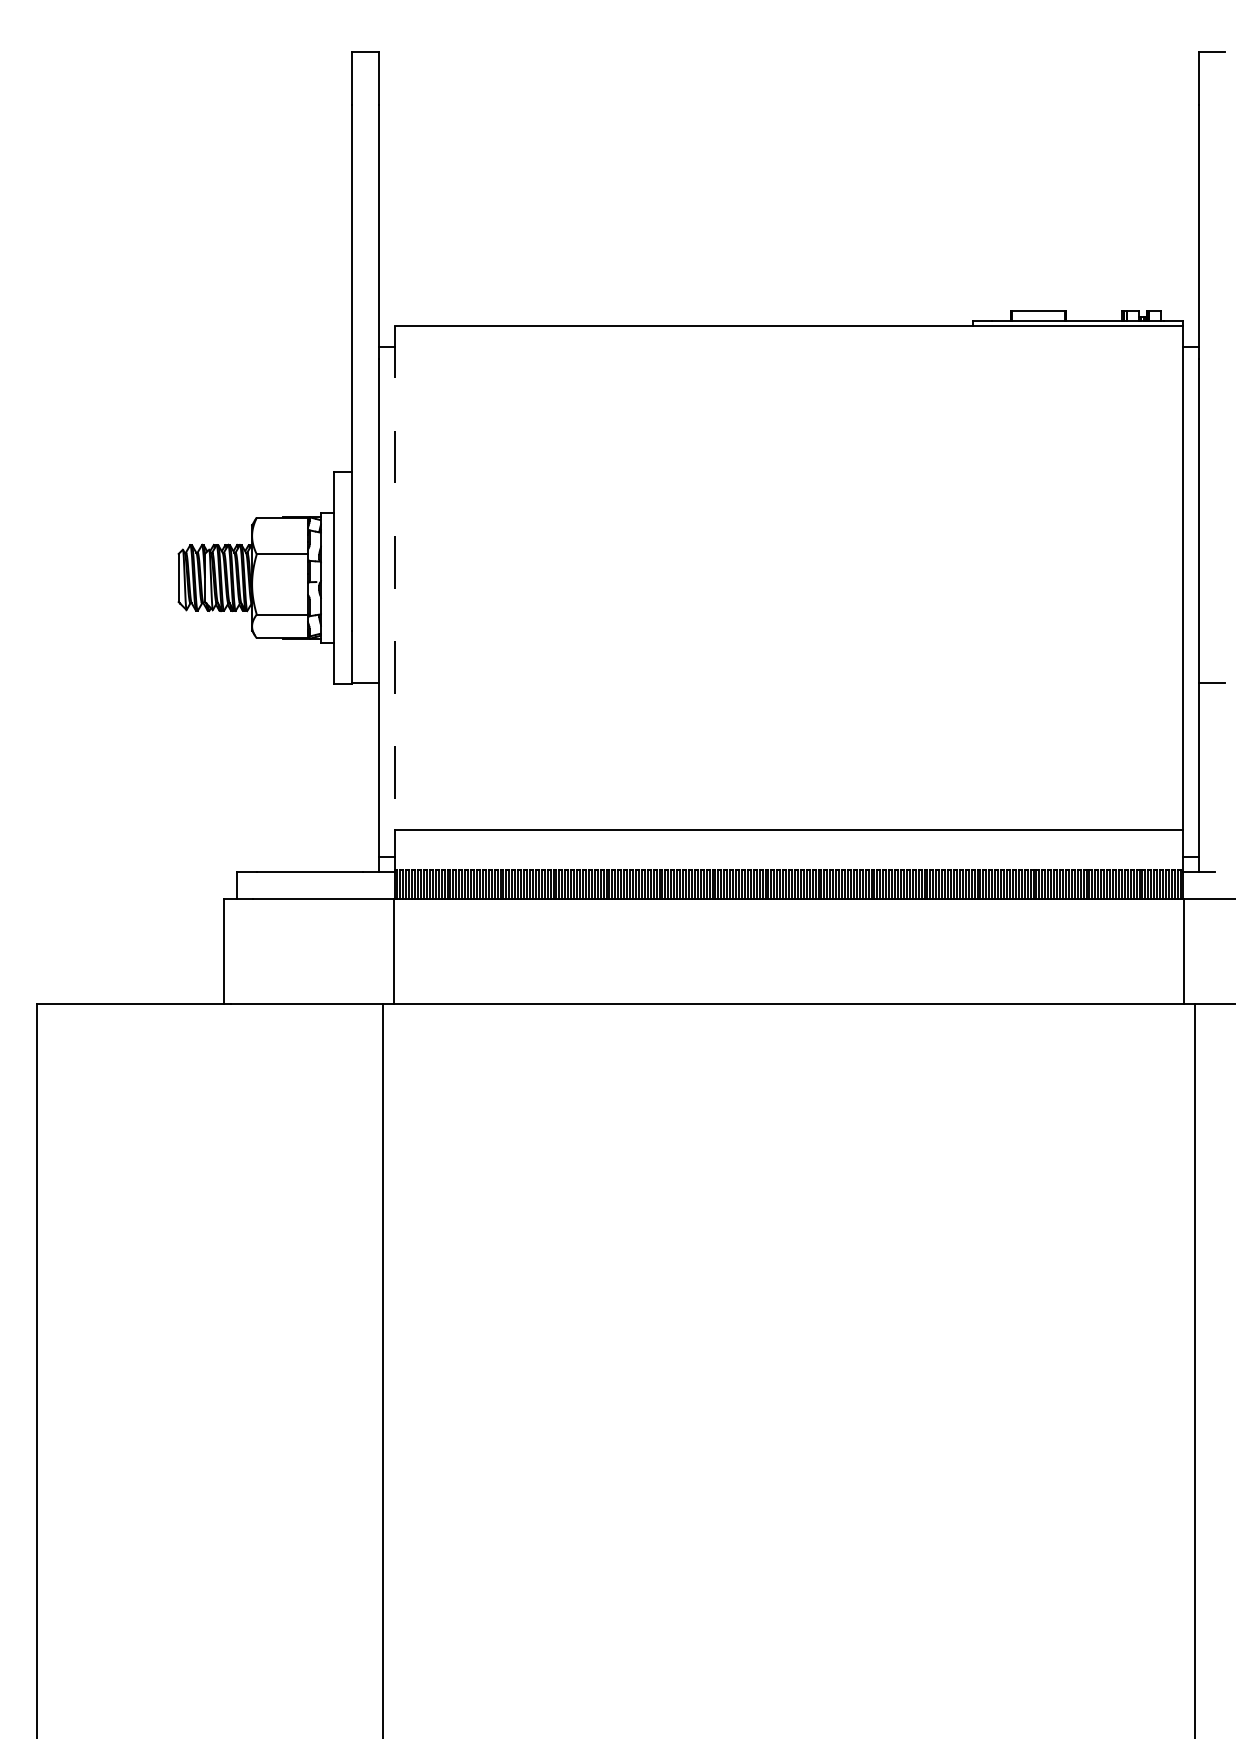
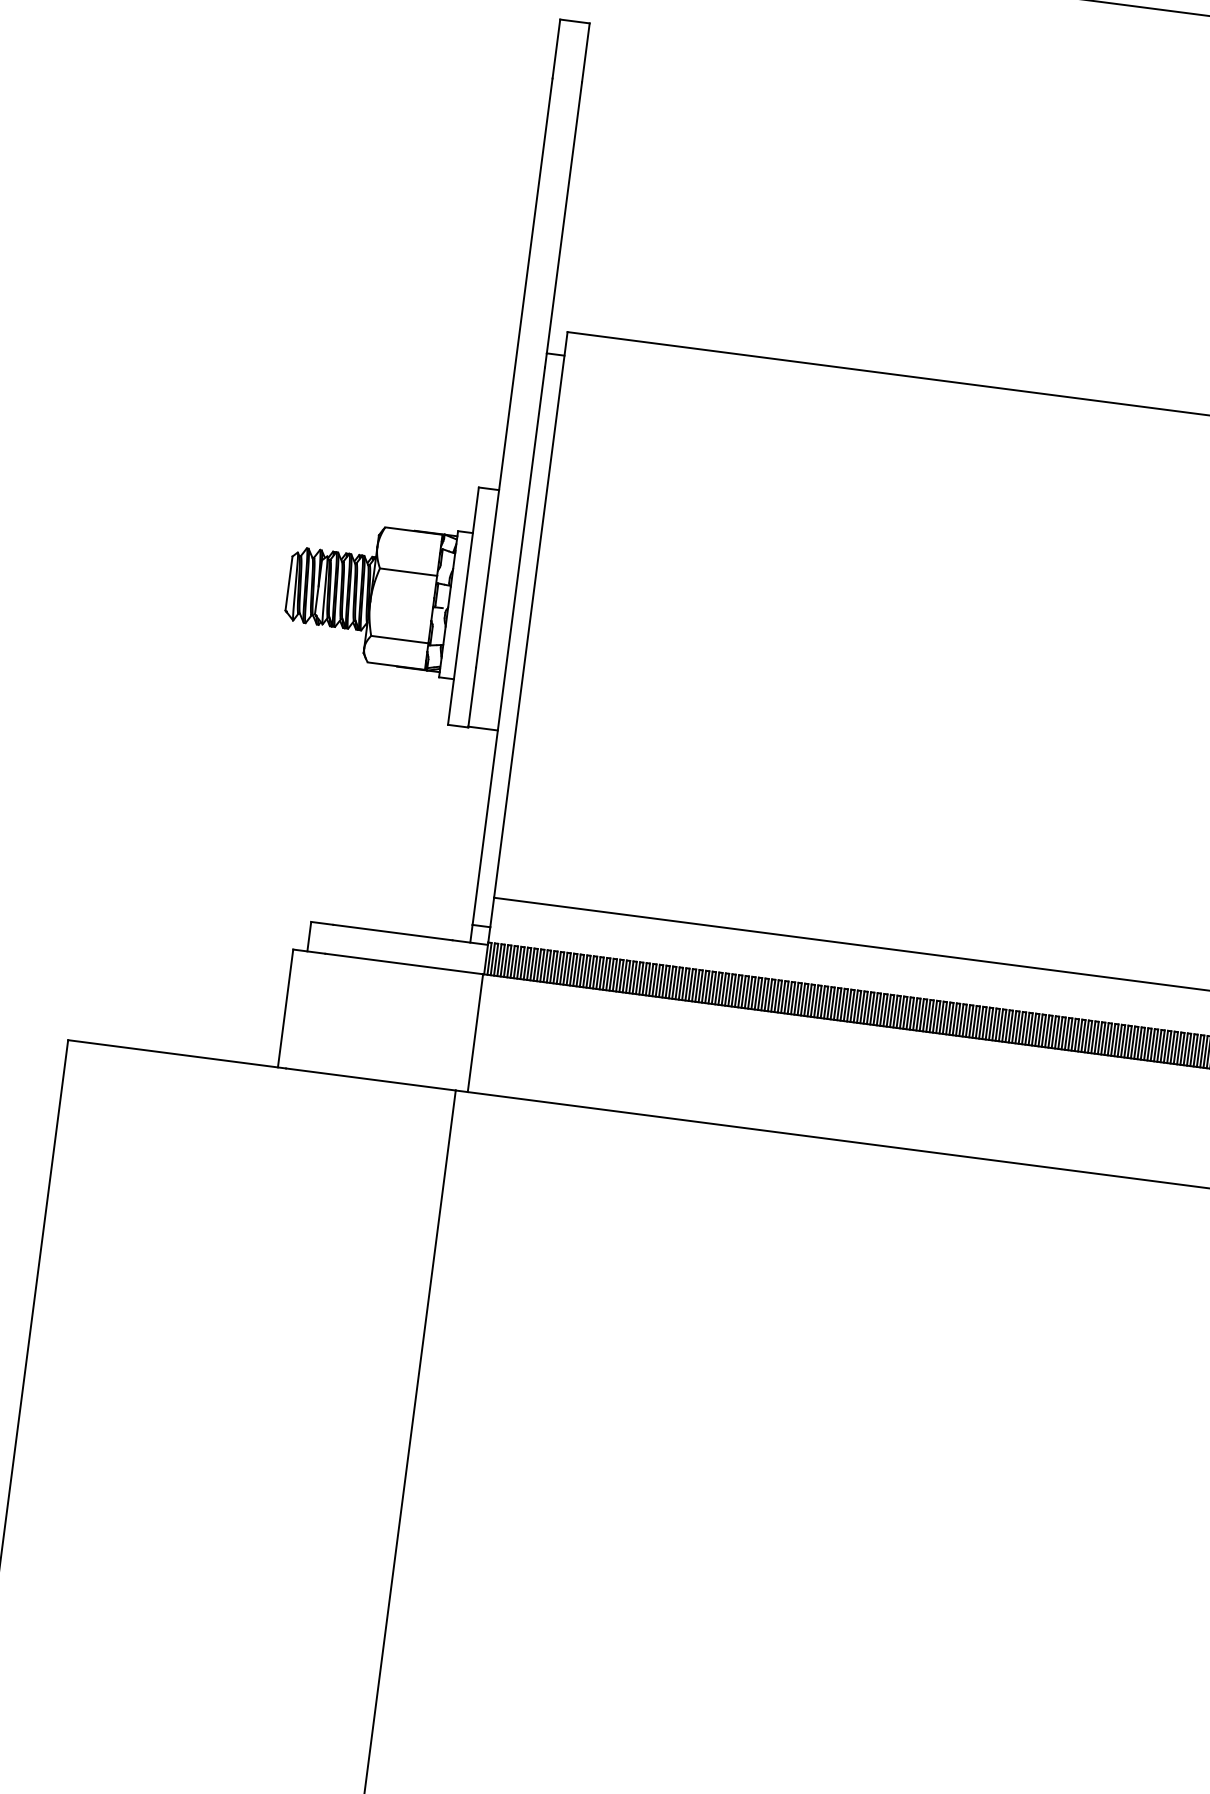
line: (394, 578) -> (530, 615), dashed -> solid

